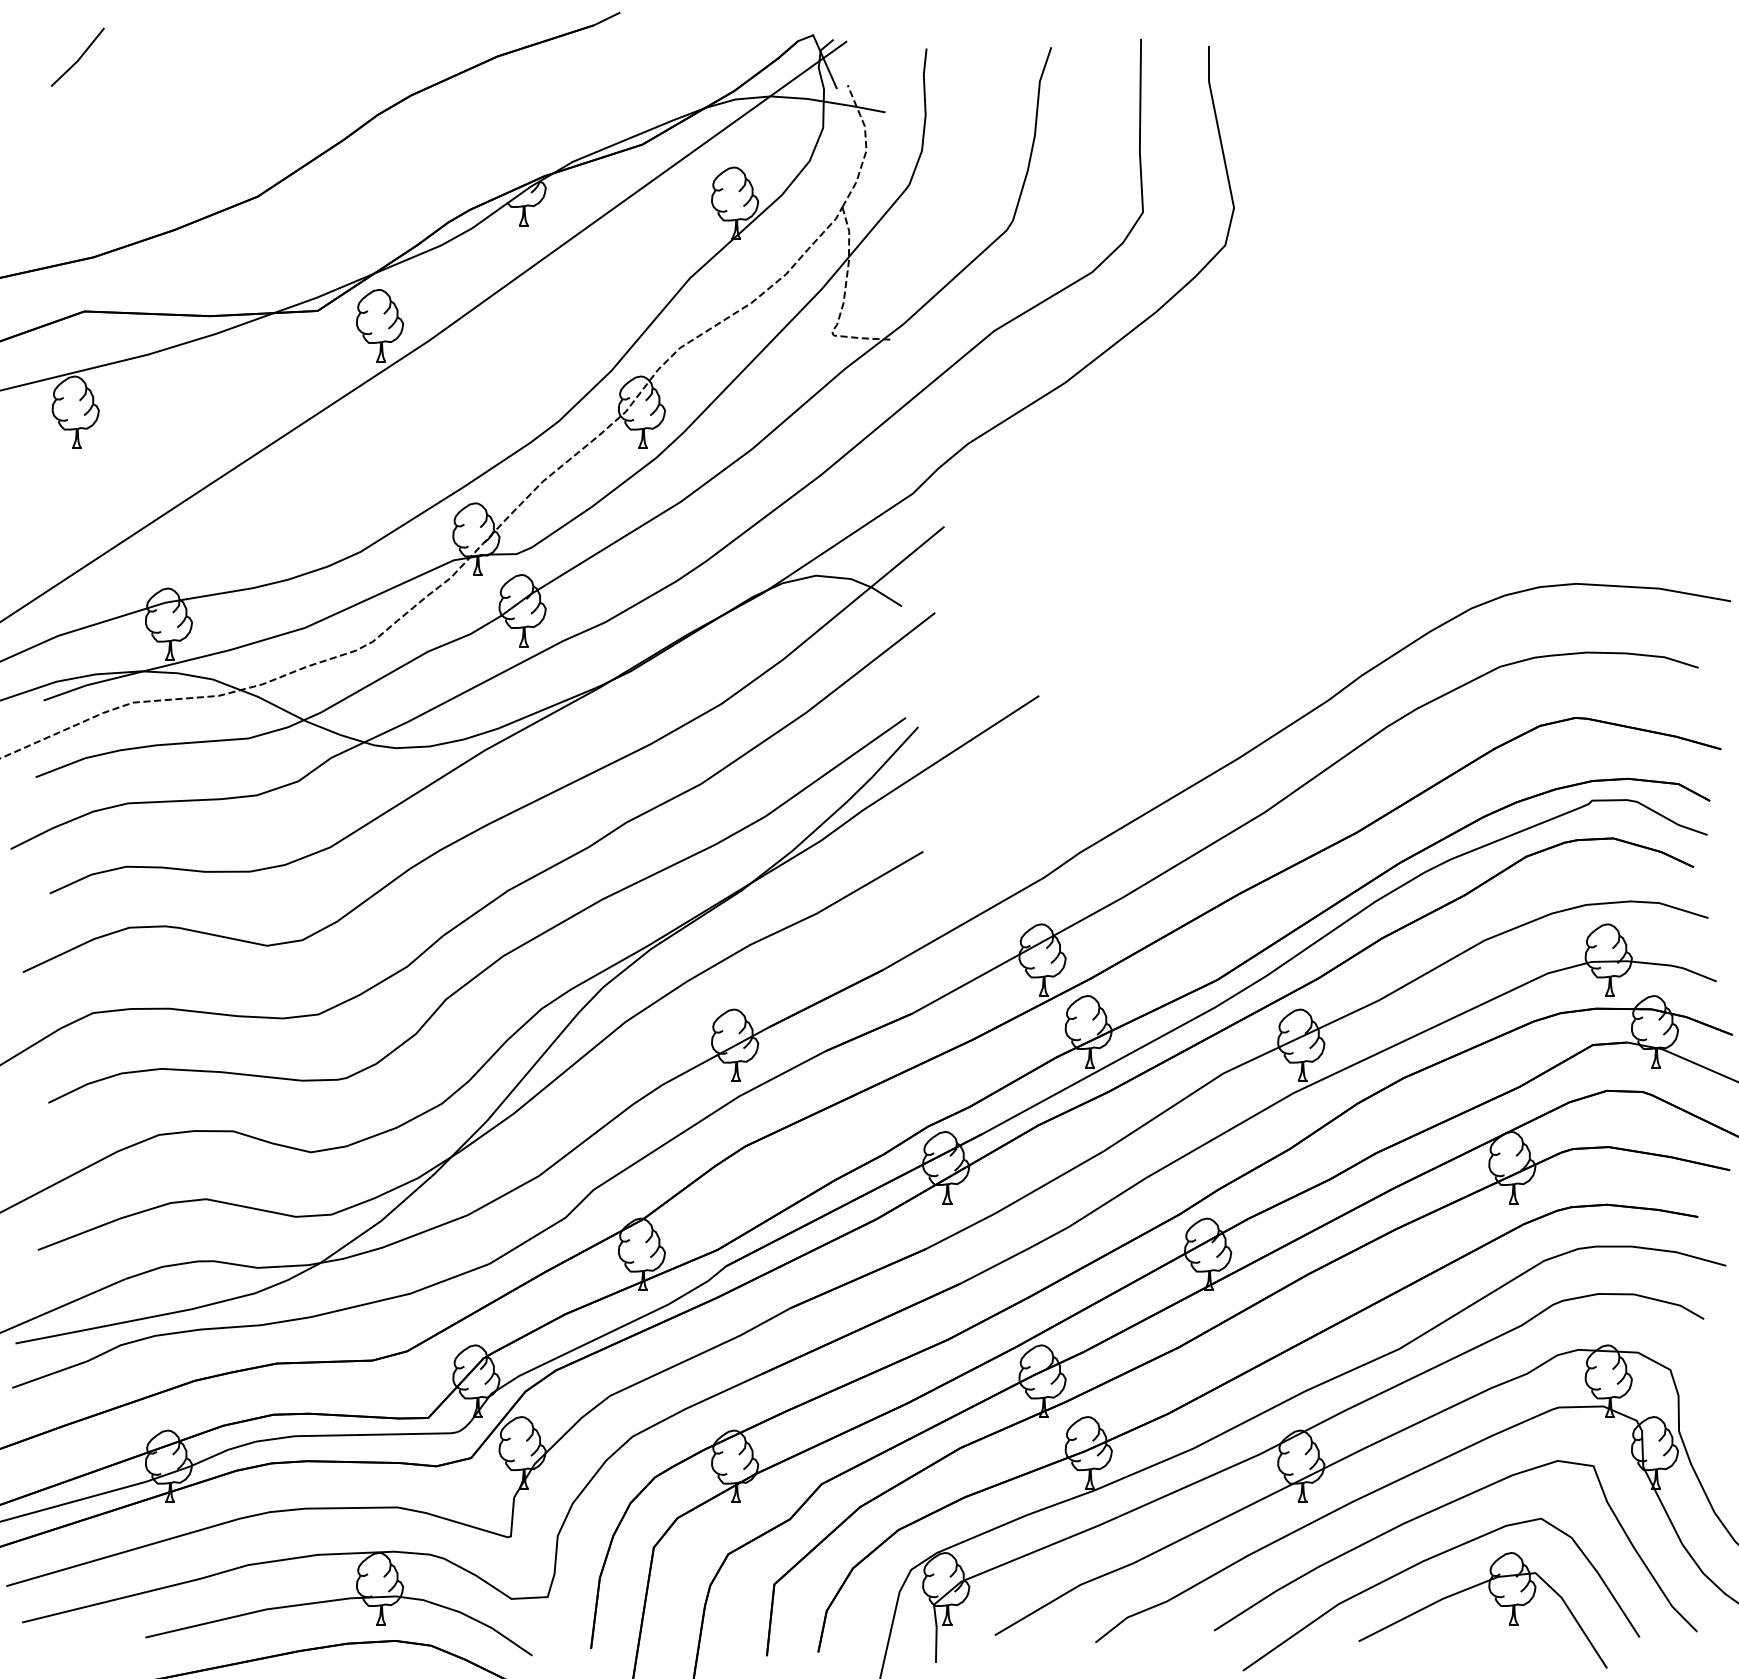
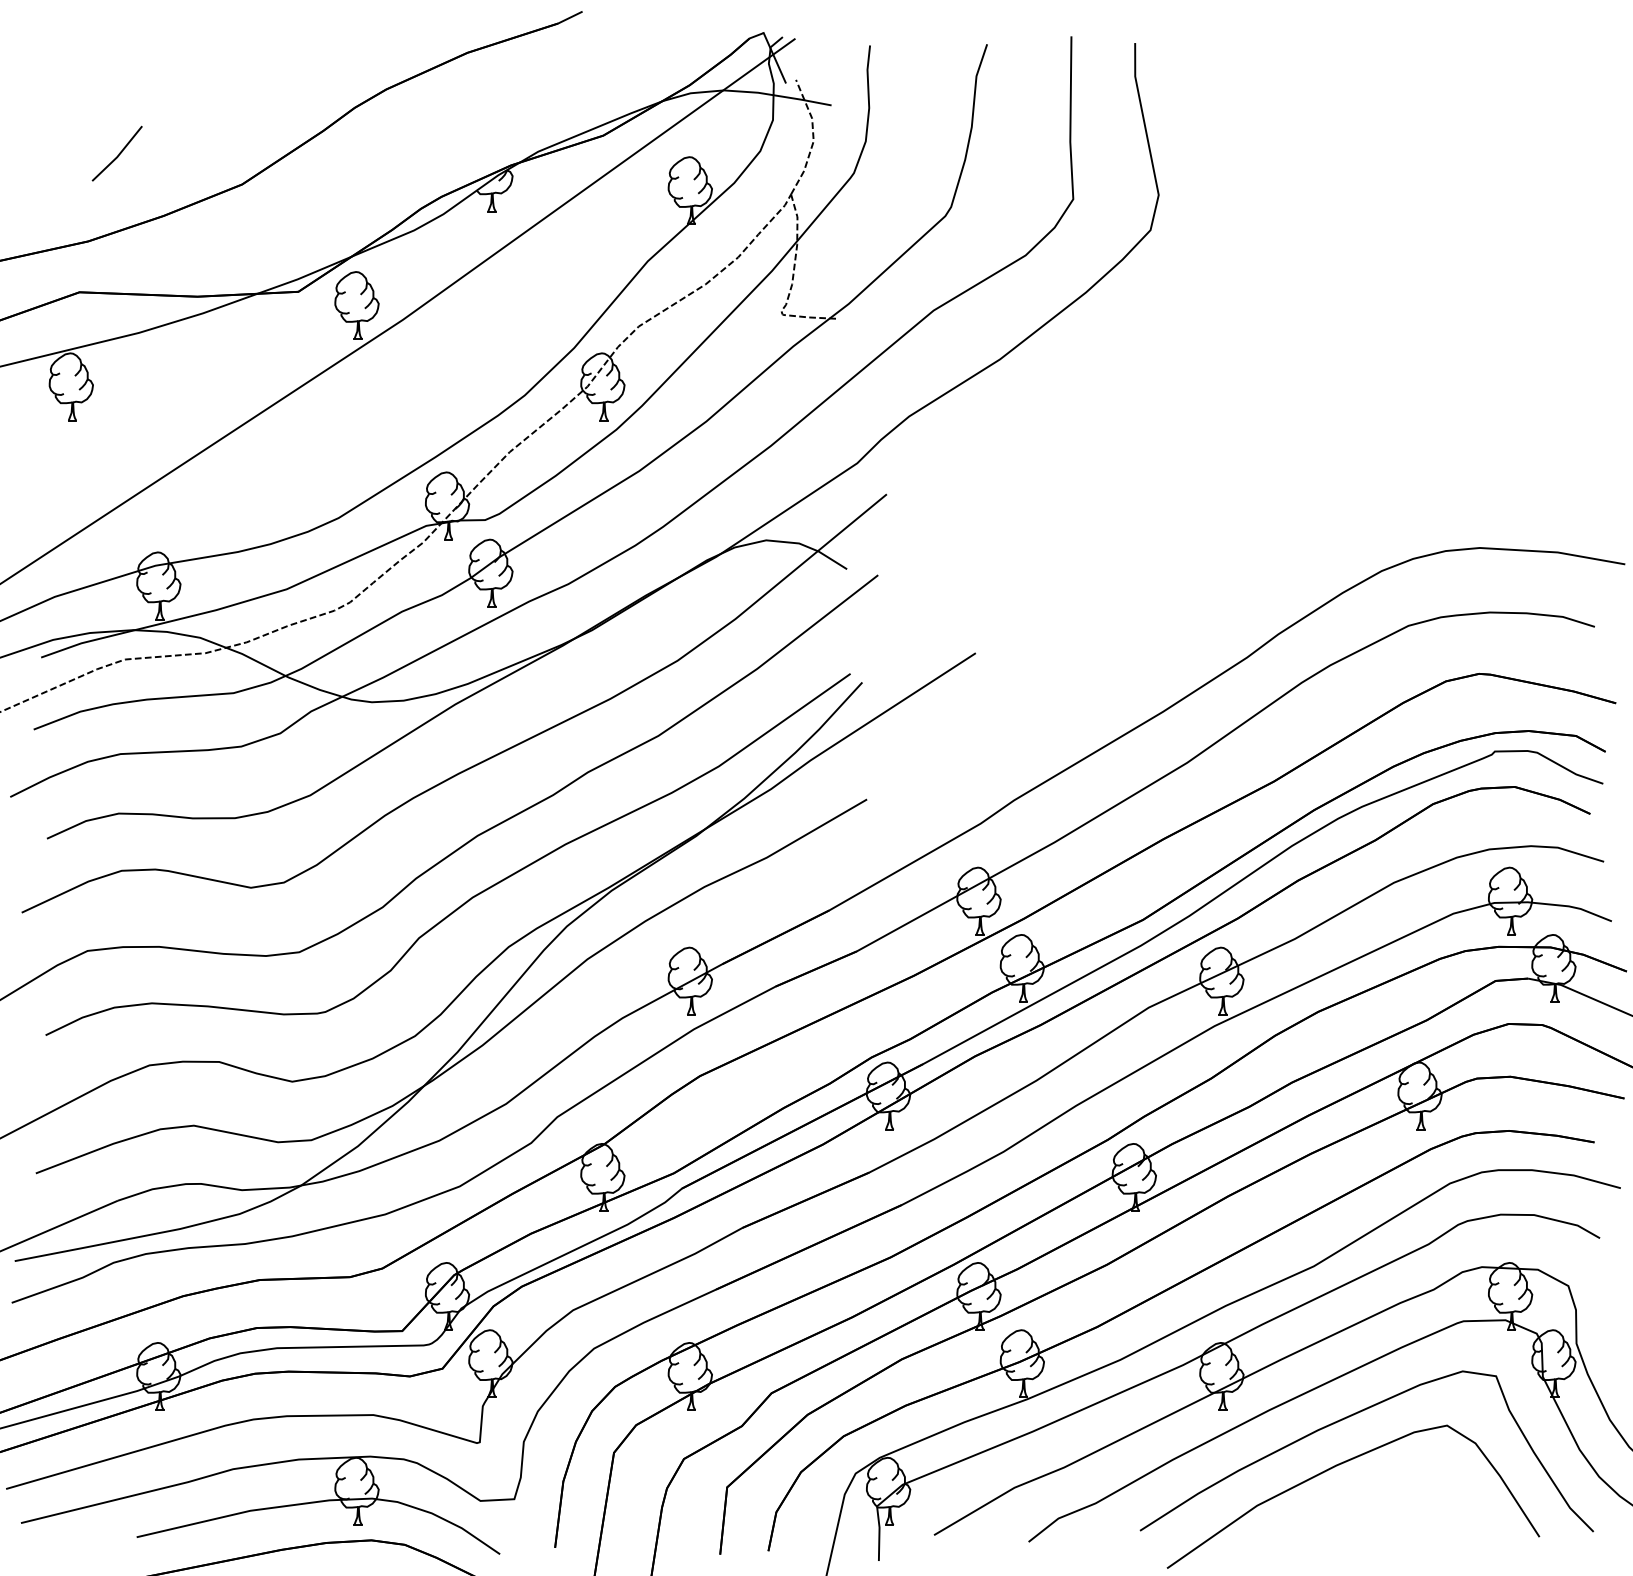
line: (79, 58) -> (118, 154), moved
part: (1494, 1600) -> (1403, 1502), removed

